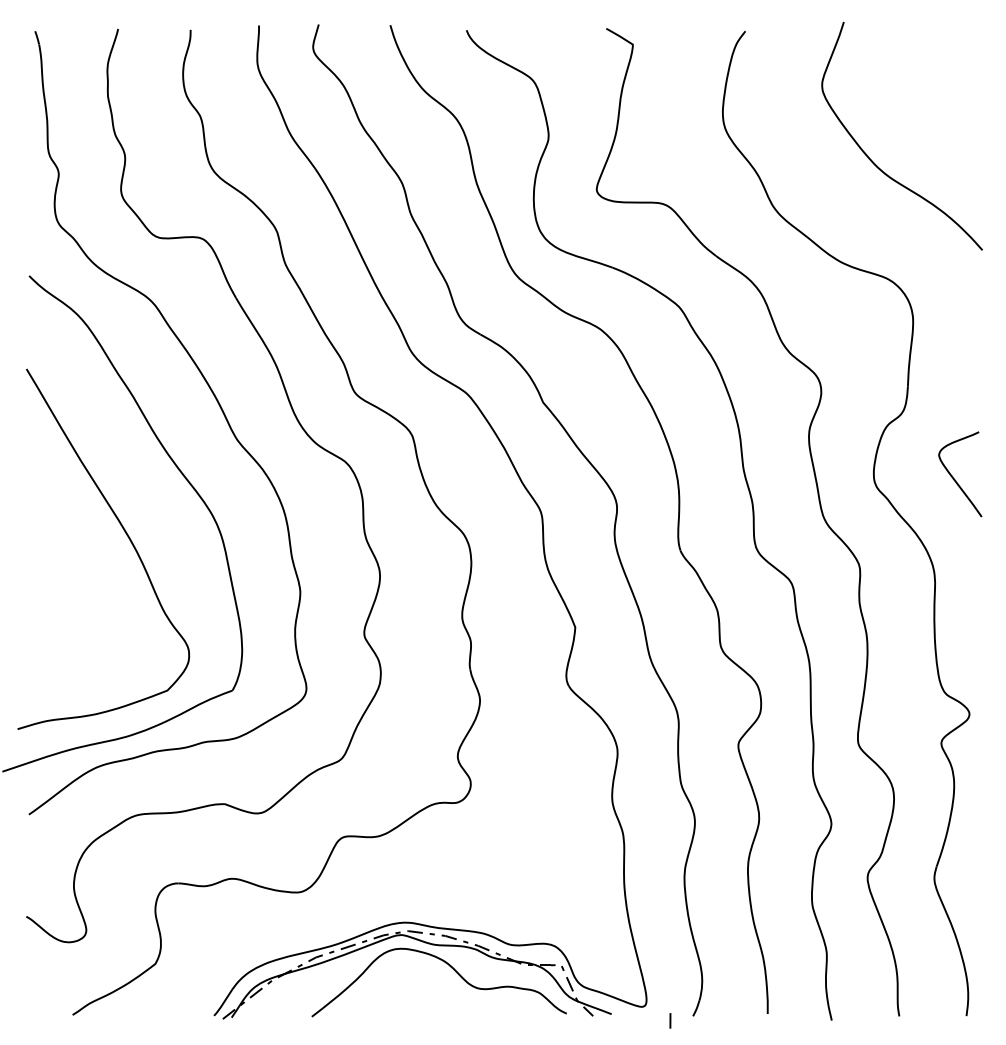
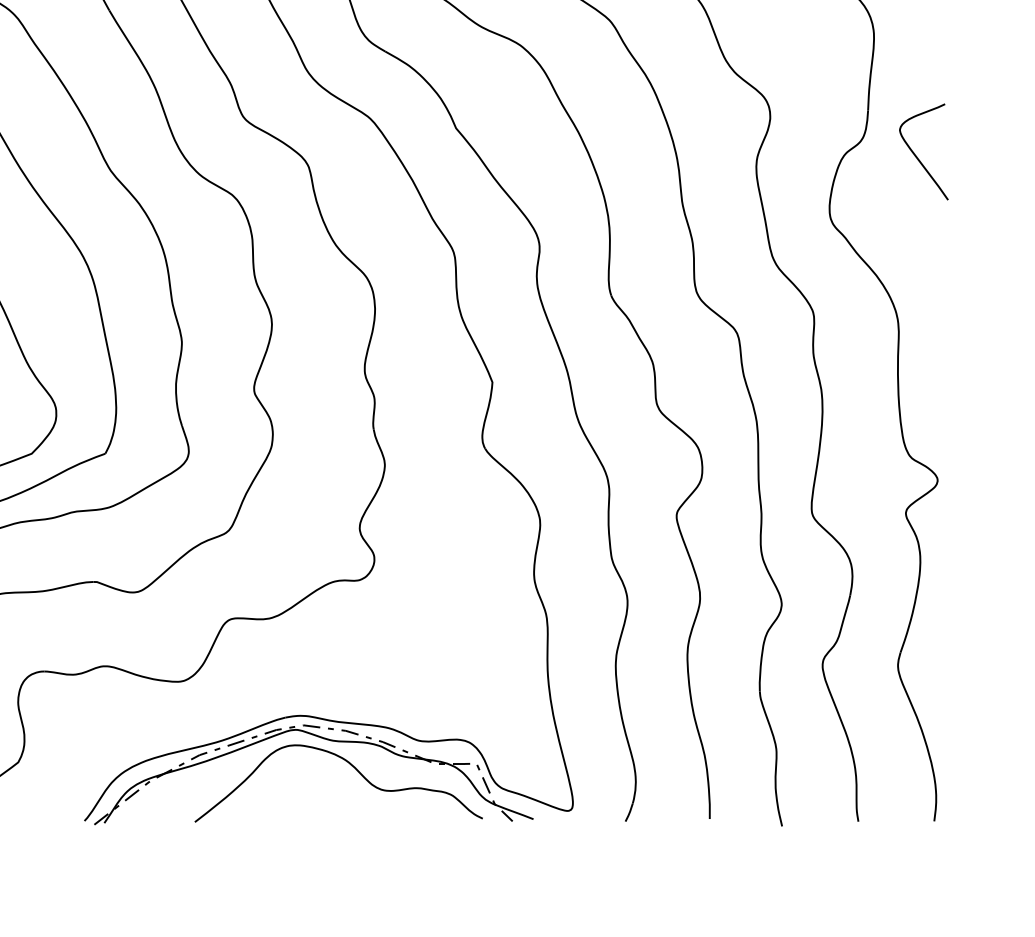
curve: (955, 479) -> (918, 157), moved
line: (670, 1020) -> (599, 826), removed

